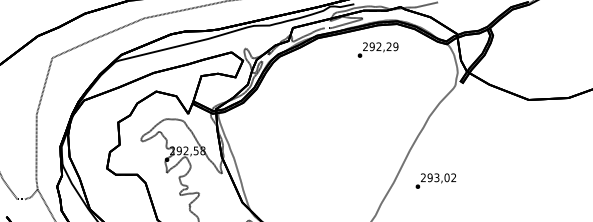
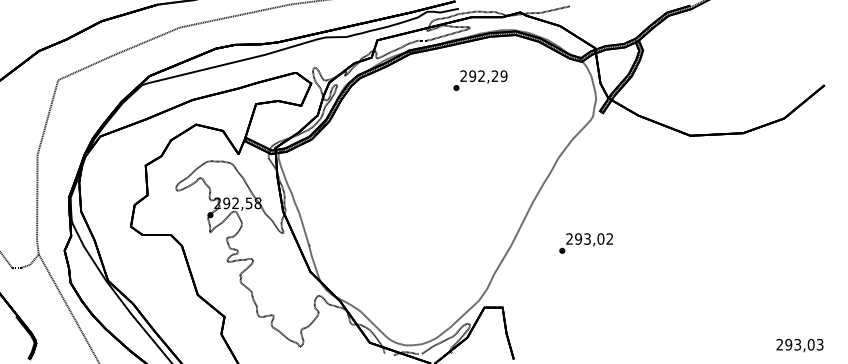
text: (378, 50) -> (480, 80), moved
text: (435, 181) -> (585, 243), moved

